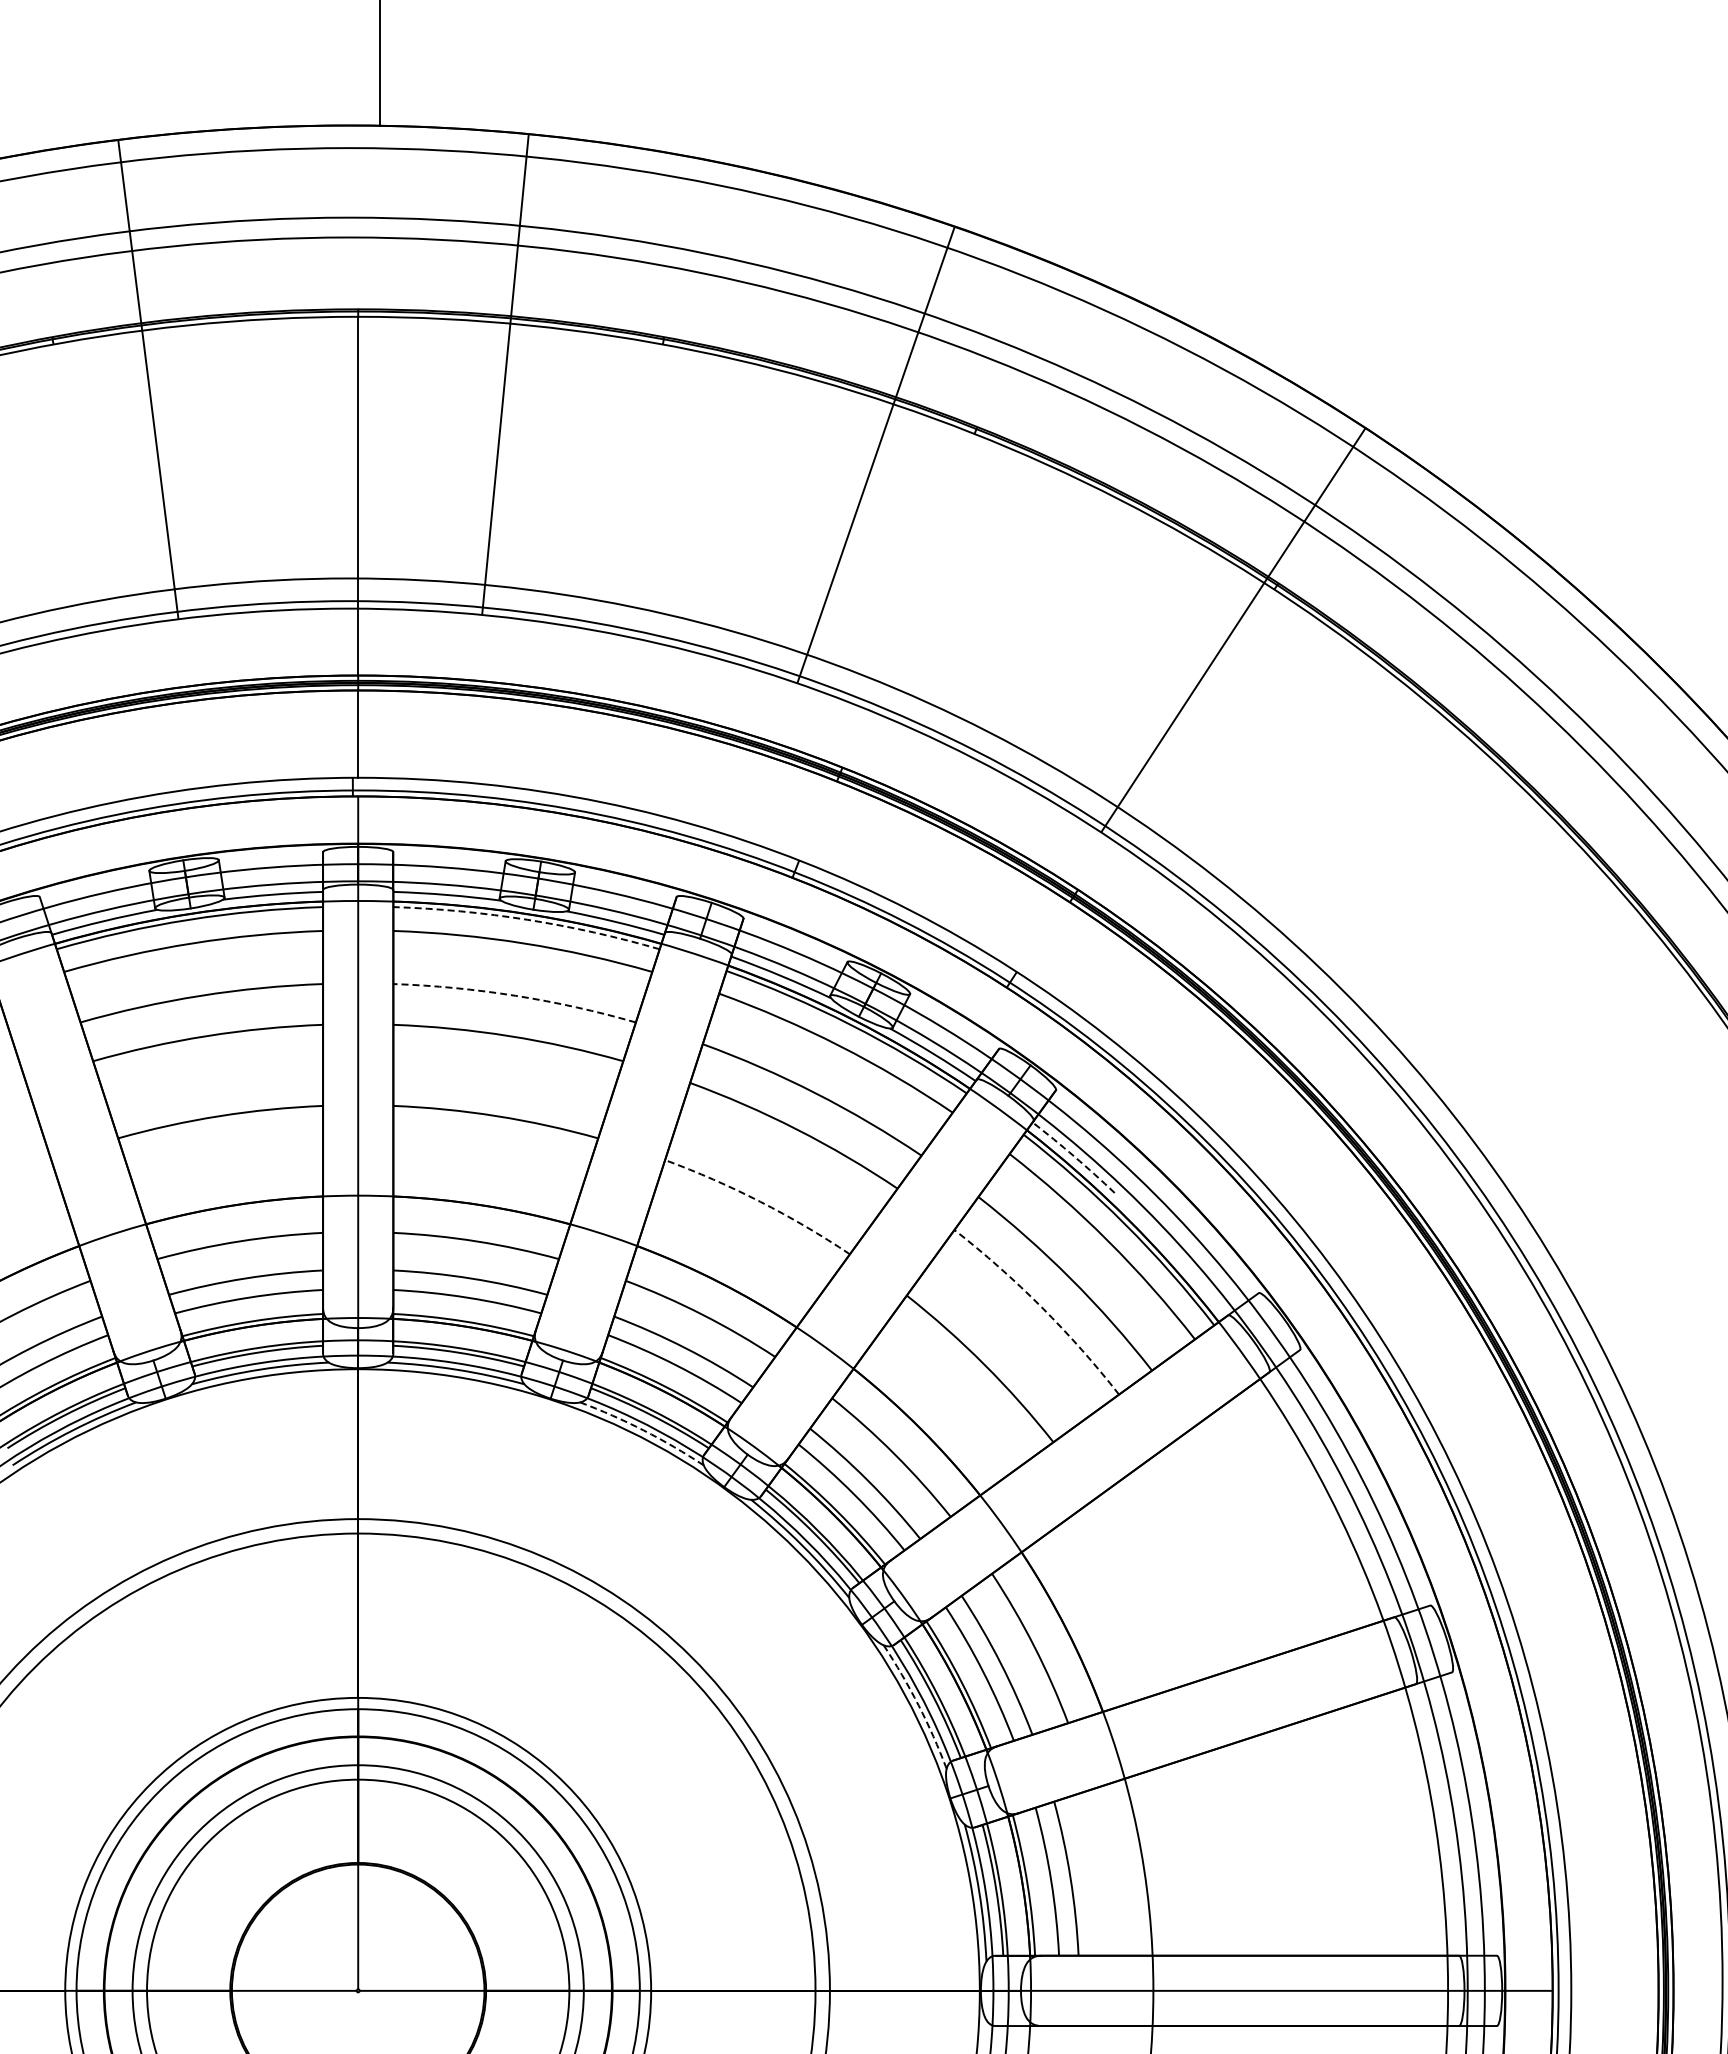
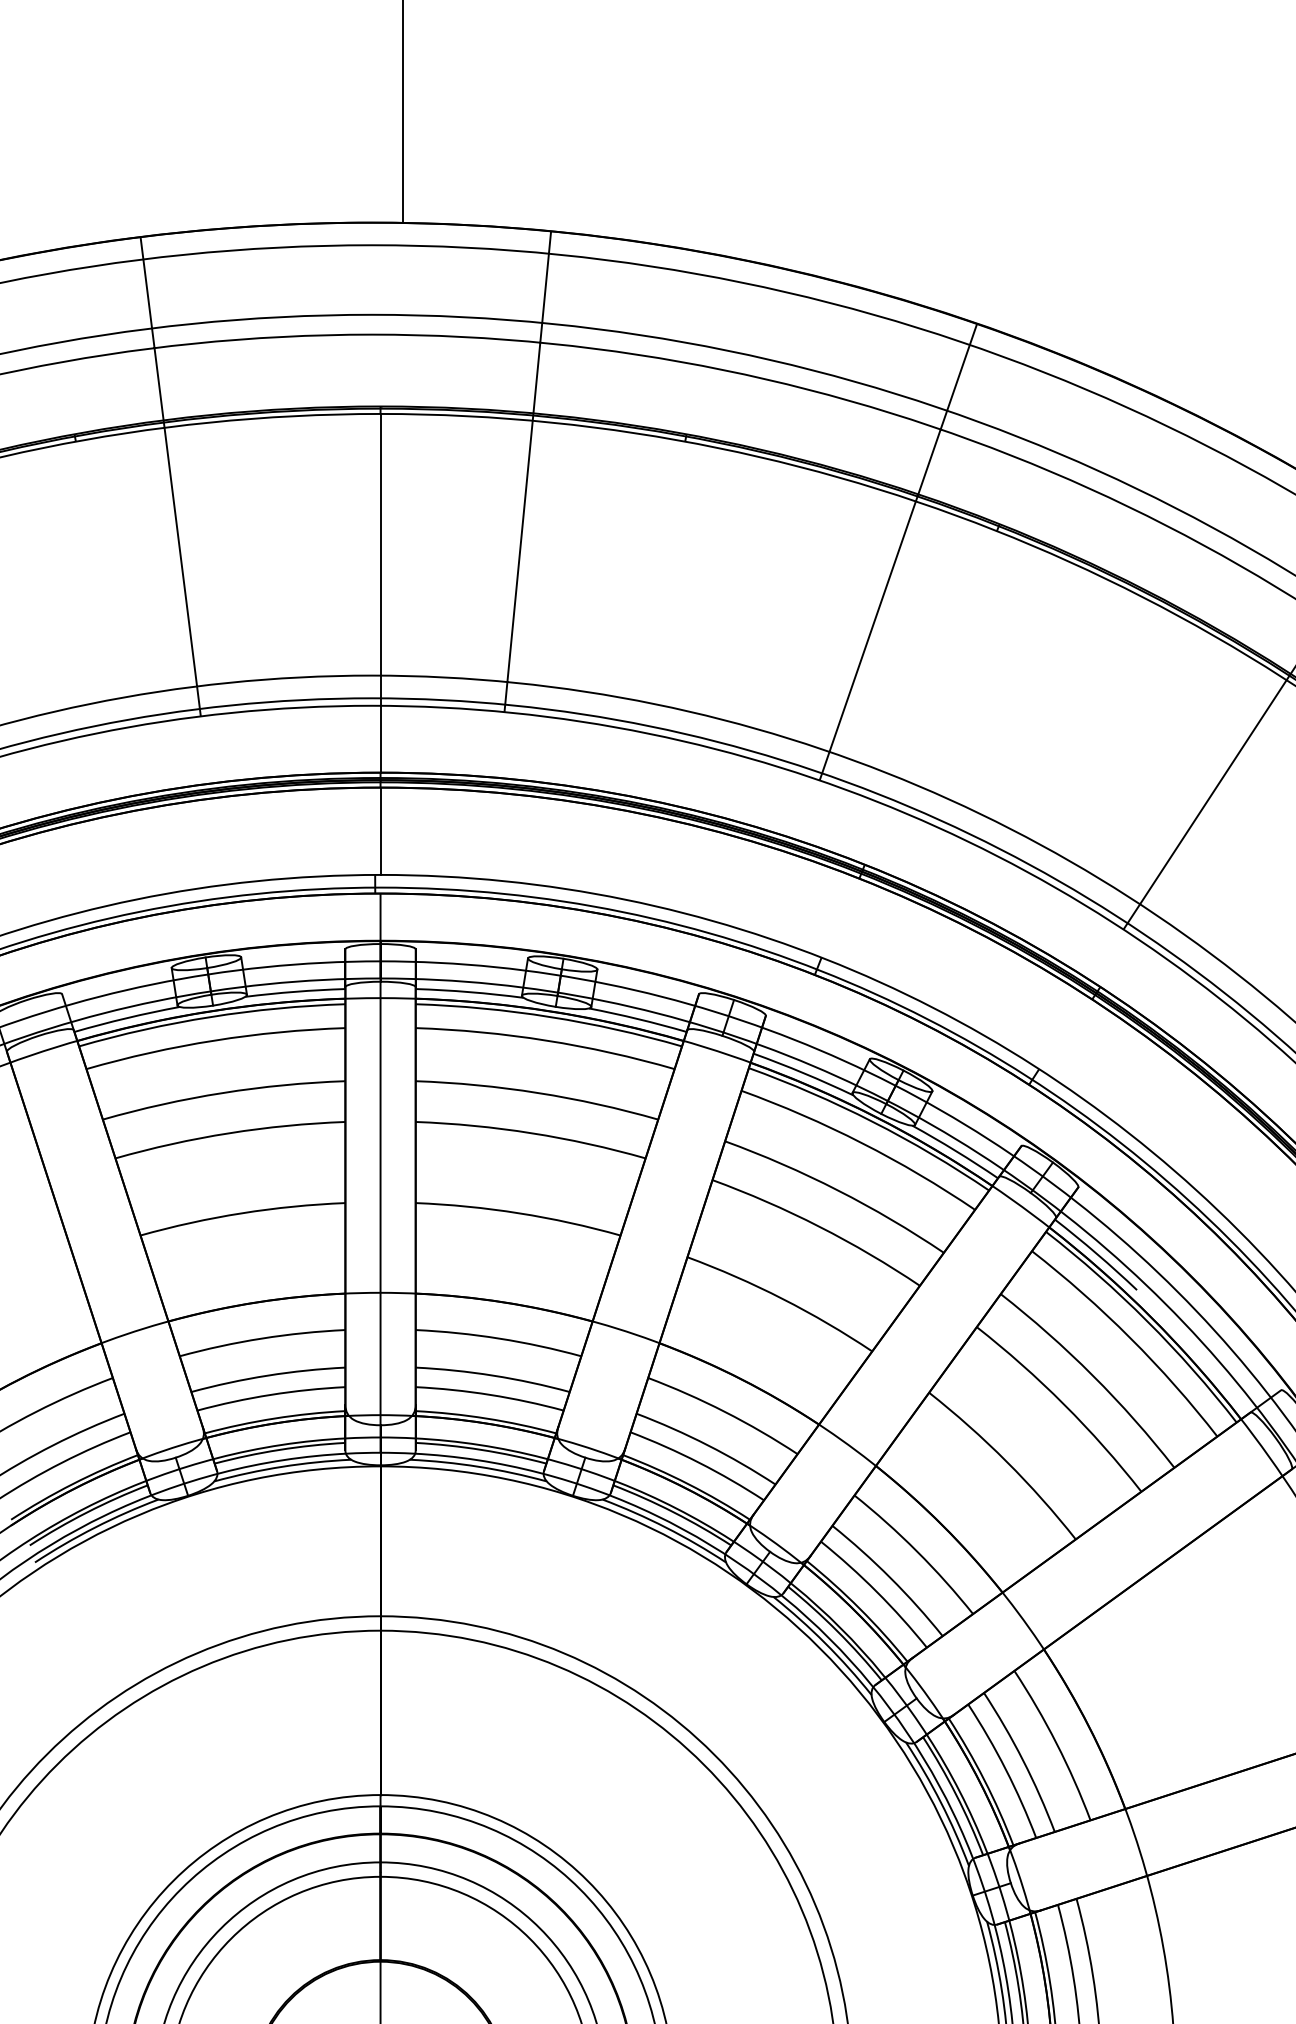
arc: (527, 919) -> (549, 1016), dashed -> solid
arc: (515, 995) -> (537, 1092), dashed -> solid
arc: (1074, 1156) -> (1096, 1253), dashed -> solid
arc: (760, 1201) -> (782, 1298), dashed -> solid
arc: (1041, 1307) -> (1063, 1404), dashed -> solid
arc: (643, 1430) -> (665, 1527), dashed -> solid
arc: (918, 1705) -> (940, 1802), dashed -> solid

